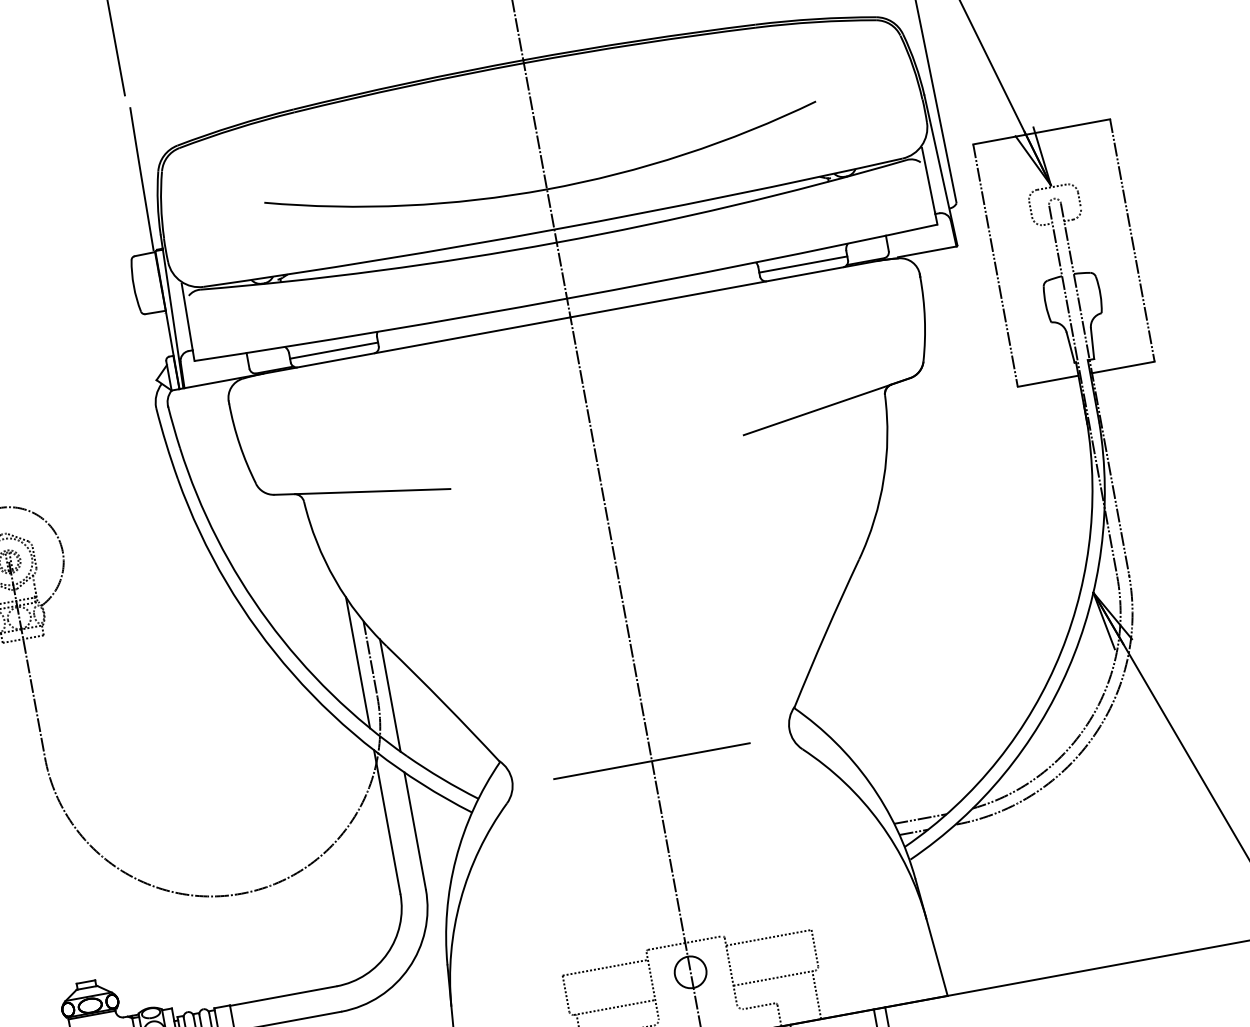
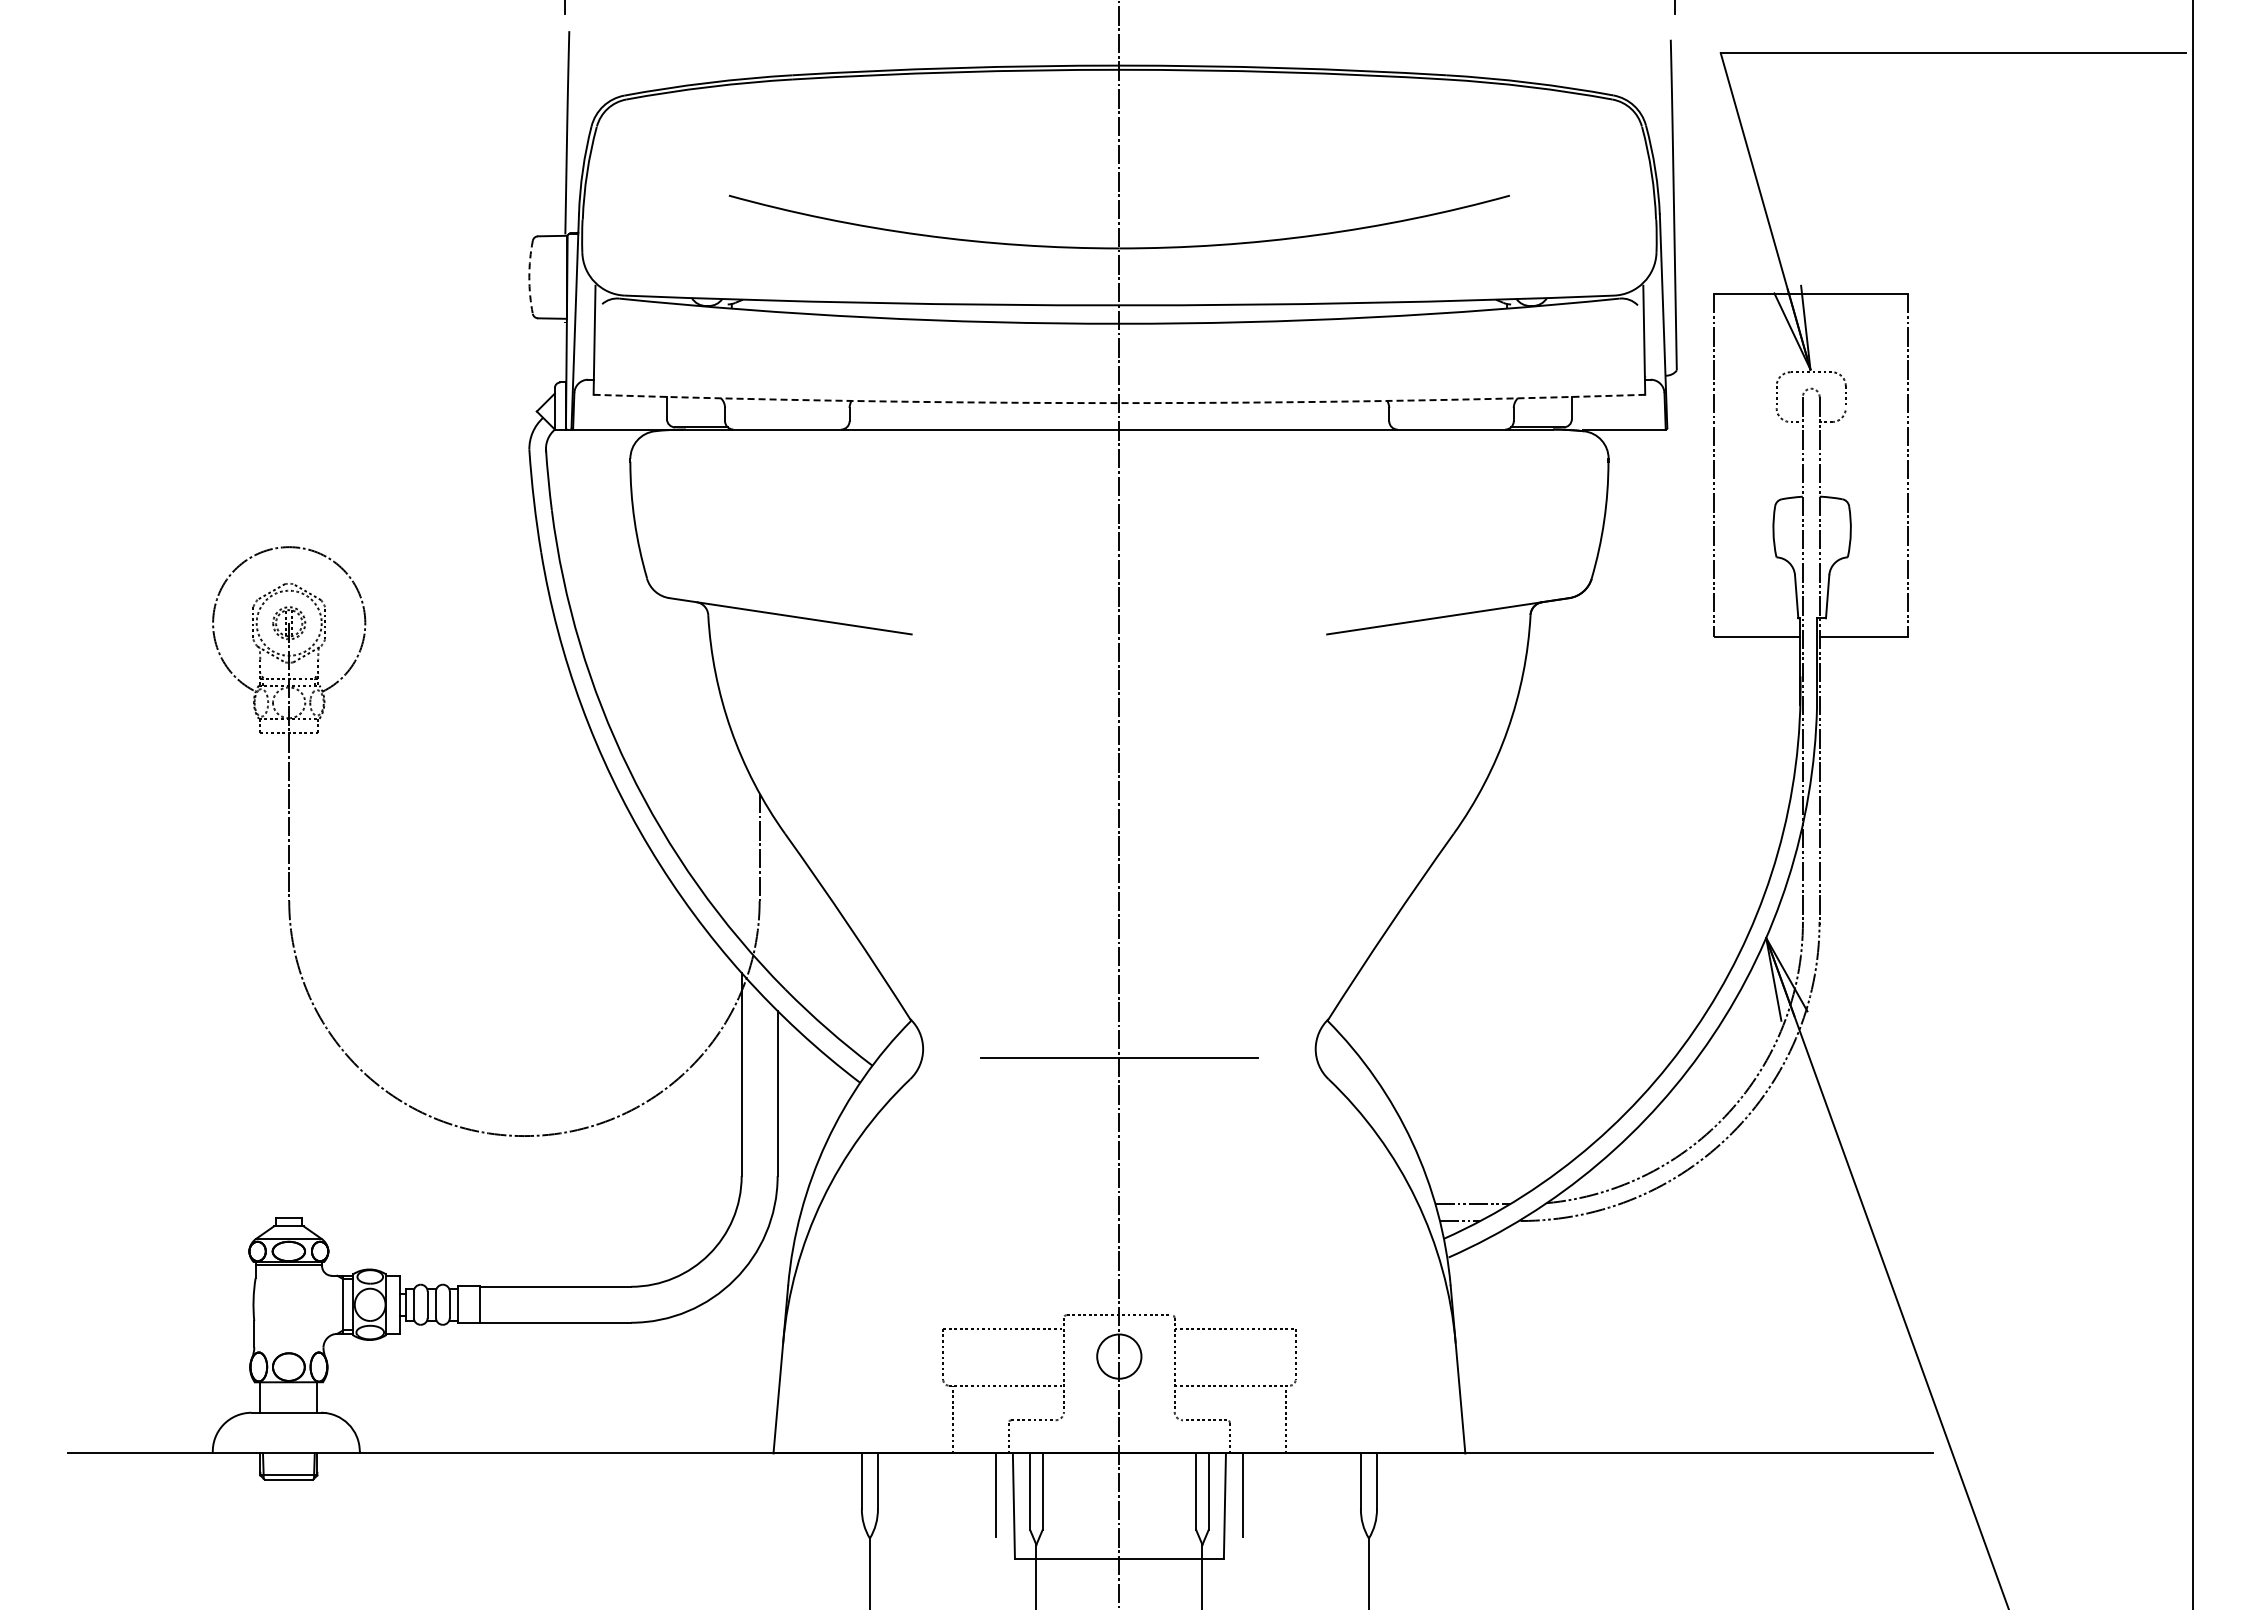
line: (803, 264) -> (1451, 415), removed
arc: (134, 286) -> (529, 277), solid -> dashed
arc: (567, 298) -> (1119, 403), solid -> dashed
line: (334, 350) -> (787, 415), removed
line: (357, 662) -> (741, 848), removed
line: (390, 695) -> (777, 901), removed

